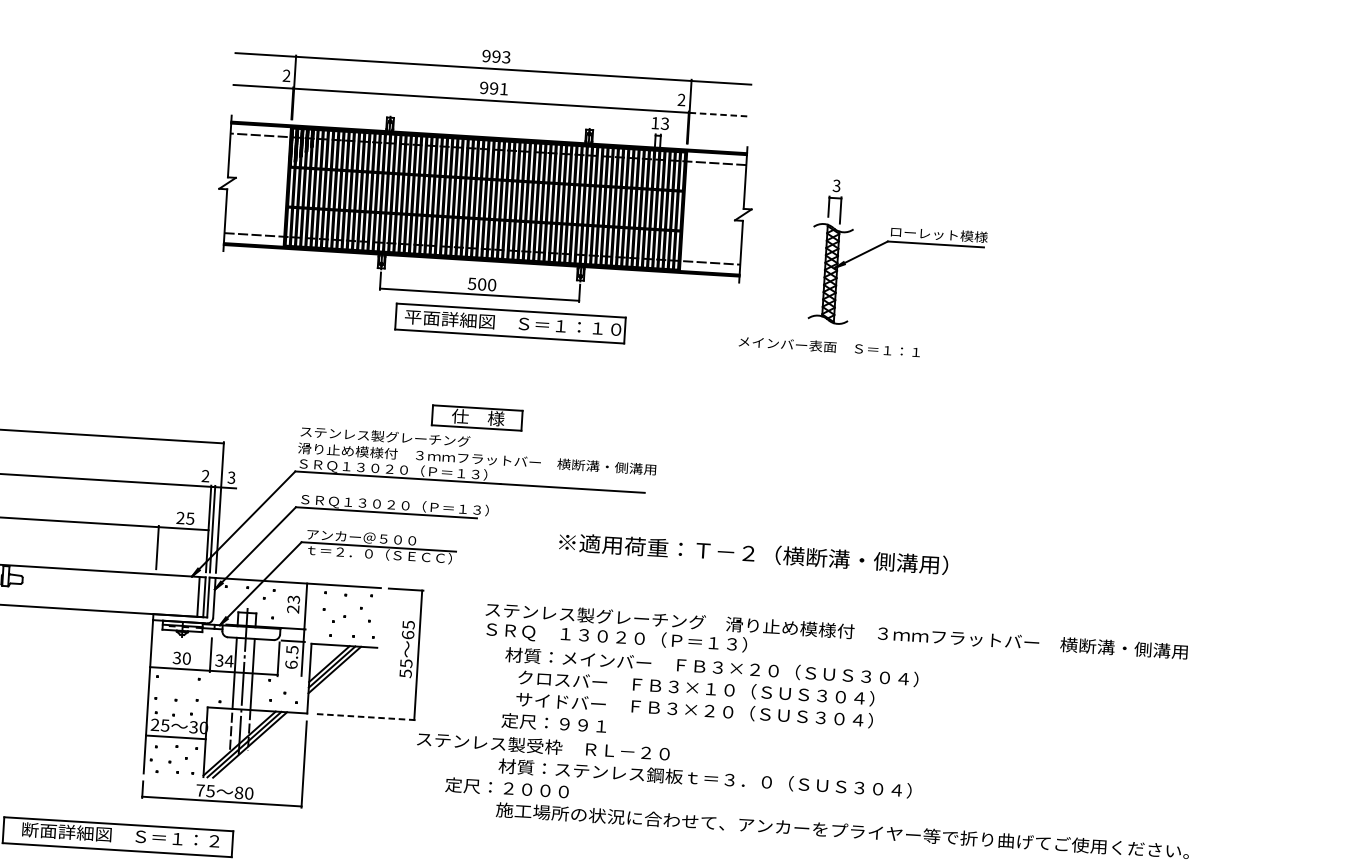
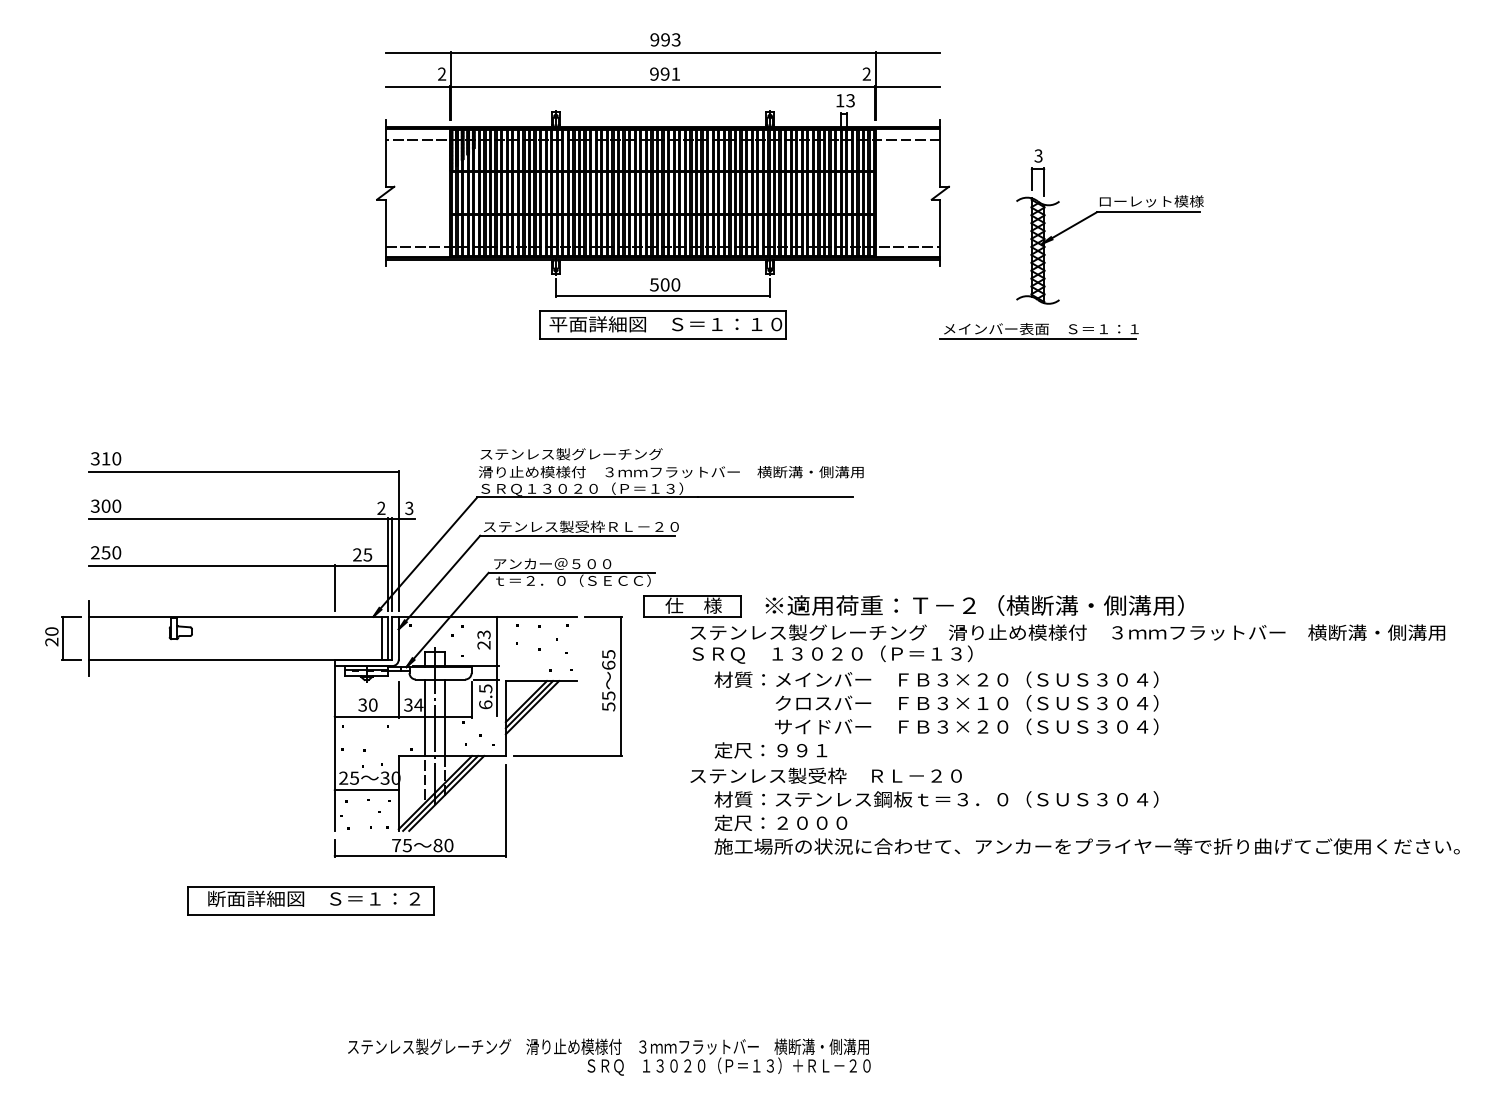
line: (719, 114) -> (908, 87), dashed -> solid
part: (509, 323) -> (662, 324), moved
line: (825, 355) -> (1037, 338), added
part: (477, 418) -> (692, 606), moved
text: (394, 505) -> (585, 527), ＳＲＱ１３０２０（Ｐ＝１３） -> ステンレス製受枠ＲＬ－２０
text: (753, 553) -> (974, 605), moved
text: (695, 699) -> (966, 715), moved
line: (365, 716) -> (568, 755), dashed -> solid
text: (542, 746) -> (825, 775), moved
text: (506, 787) -> (780, 822), moved

